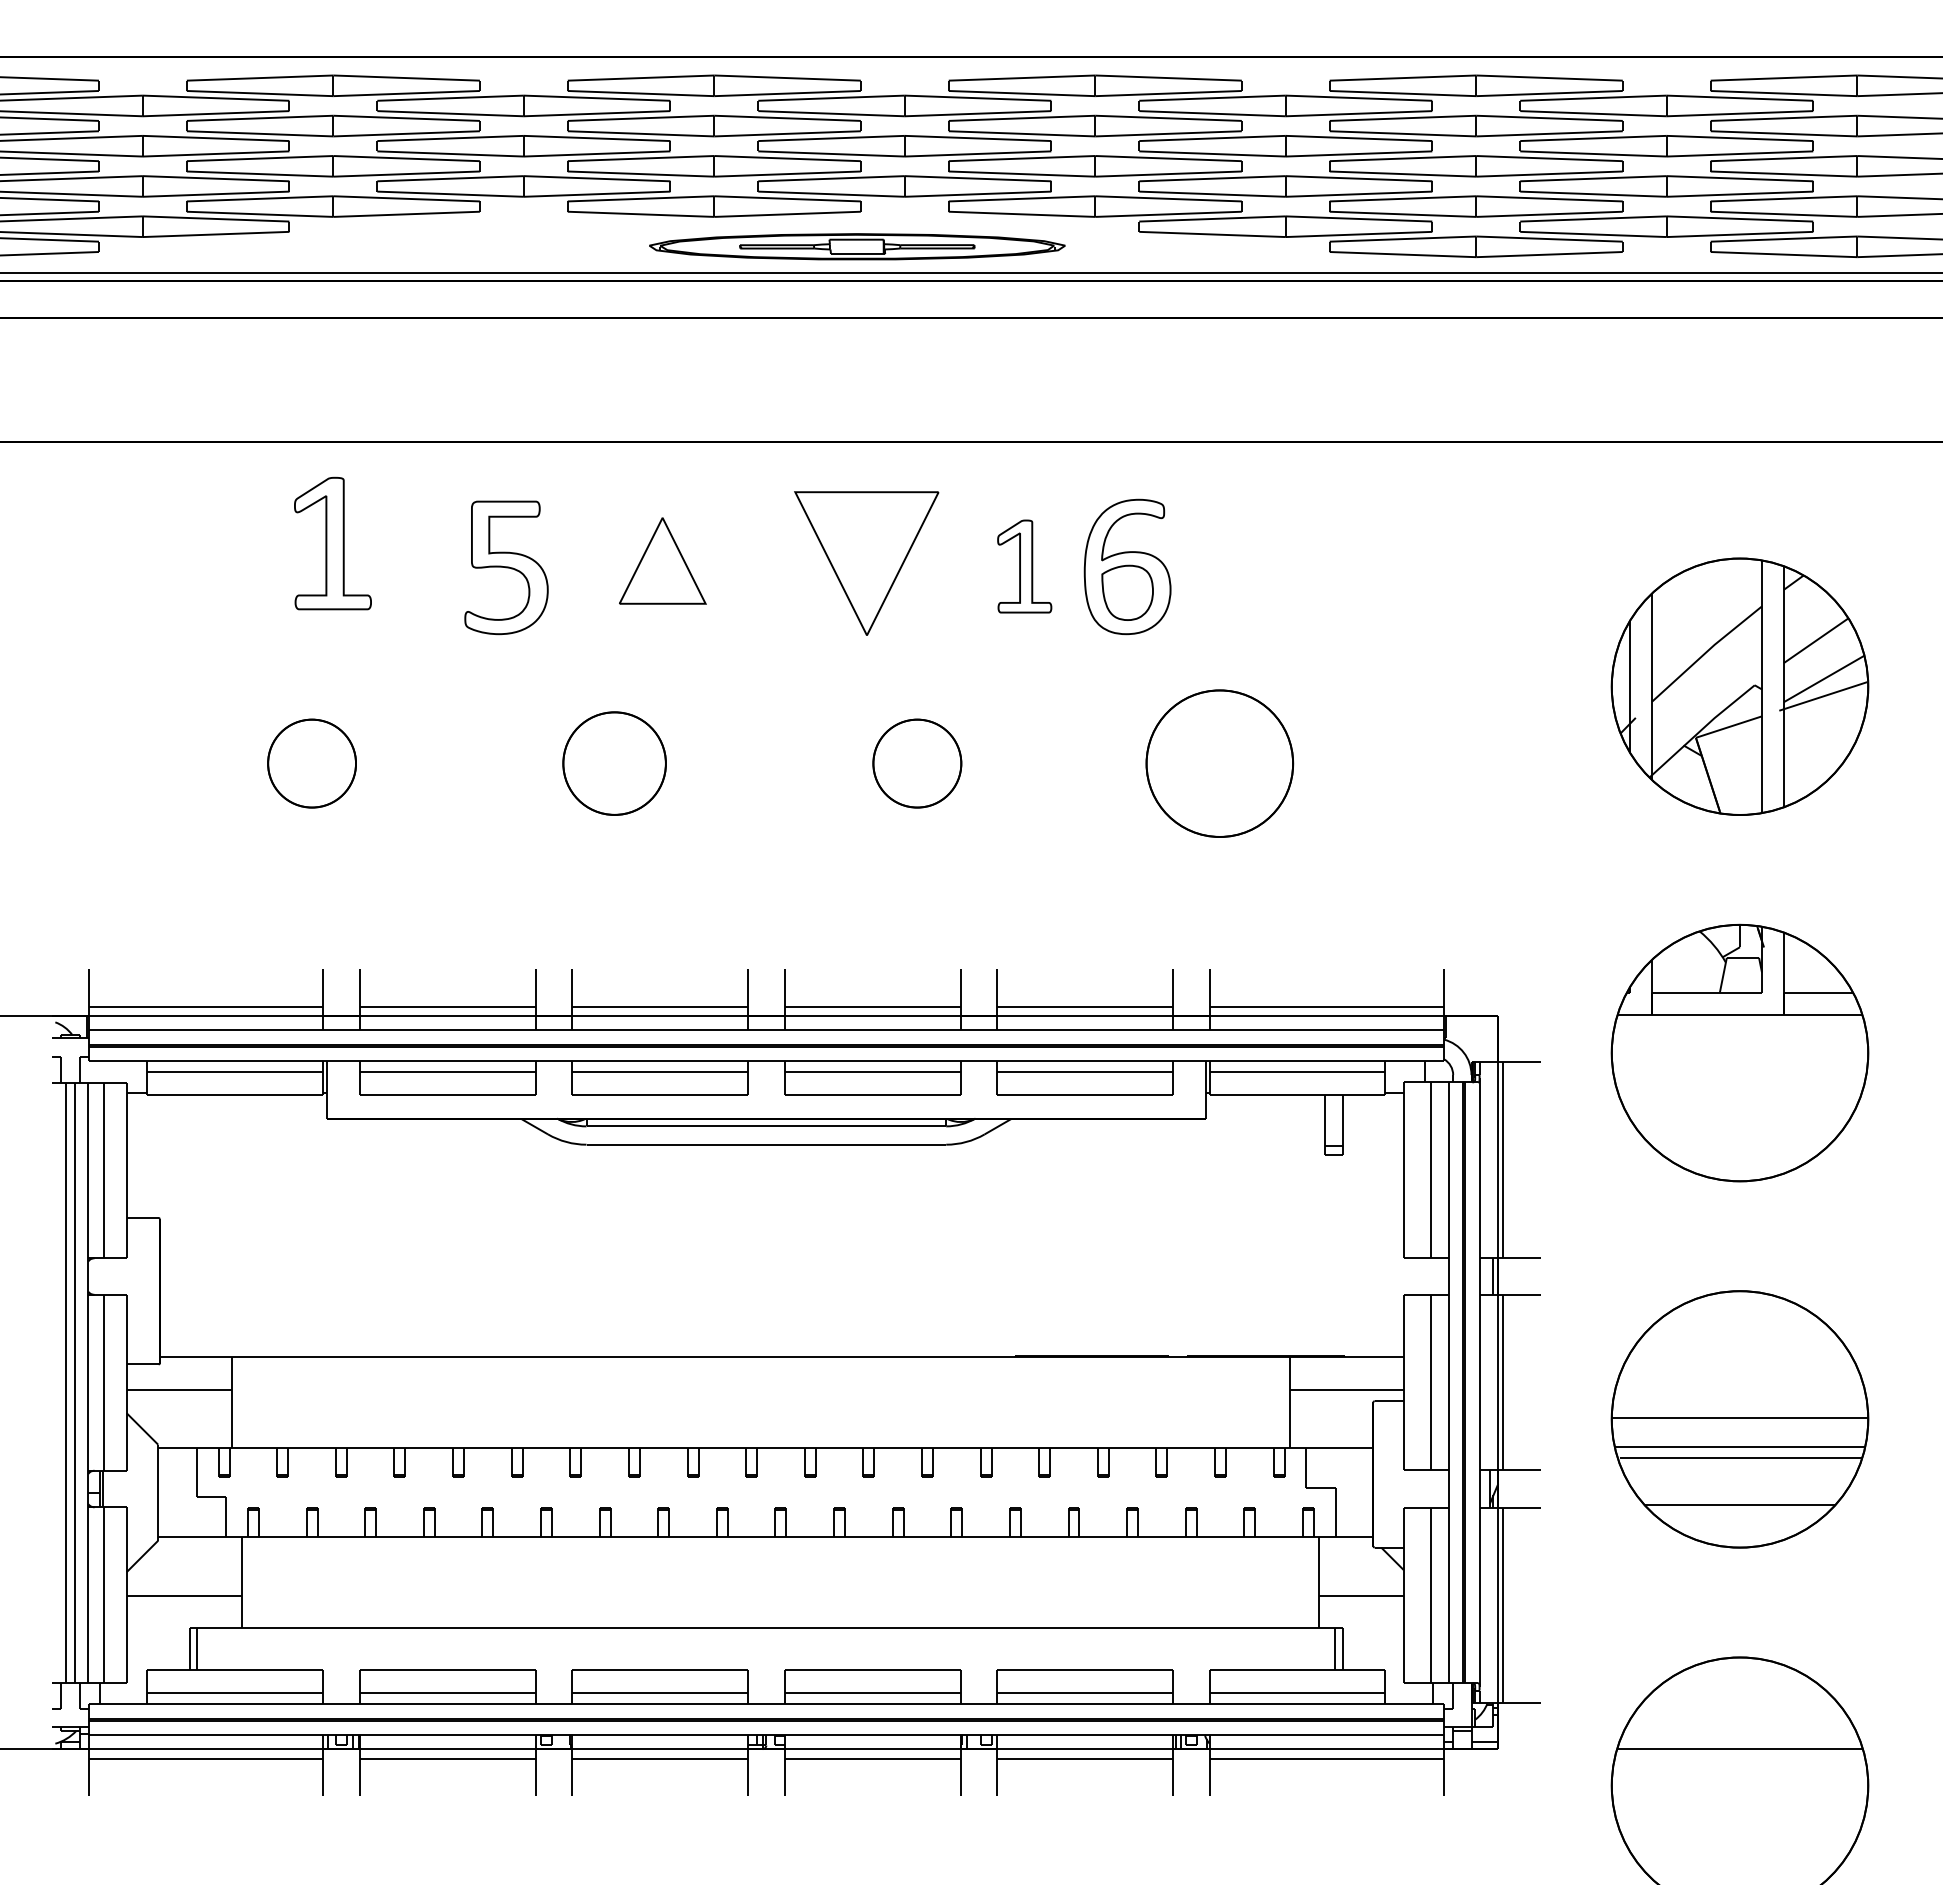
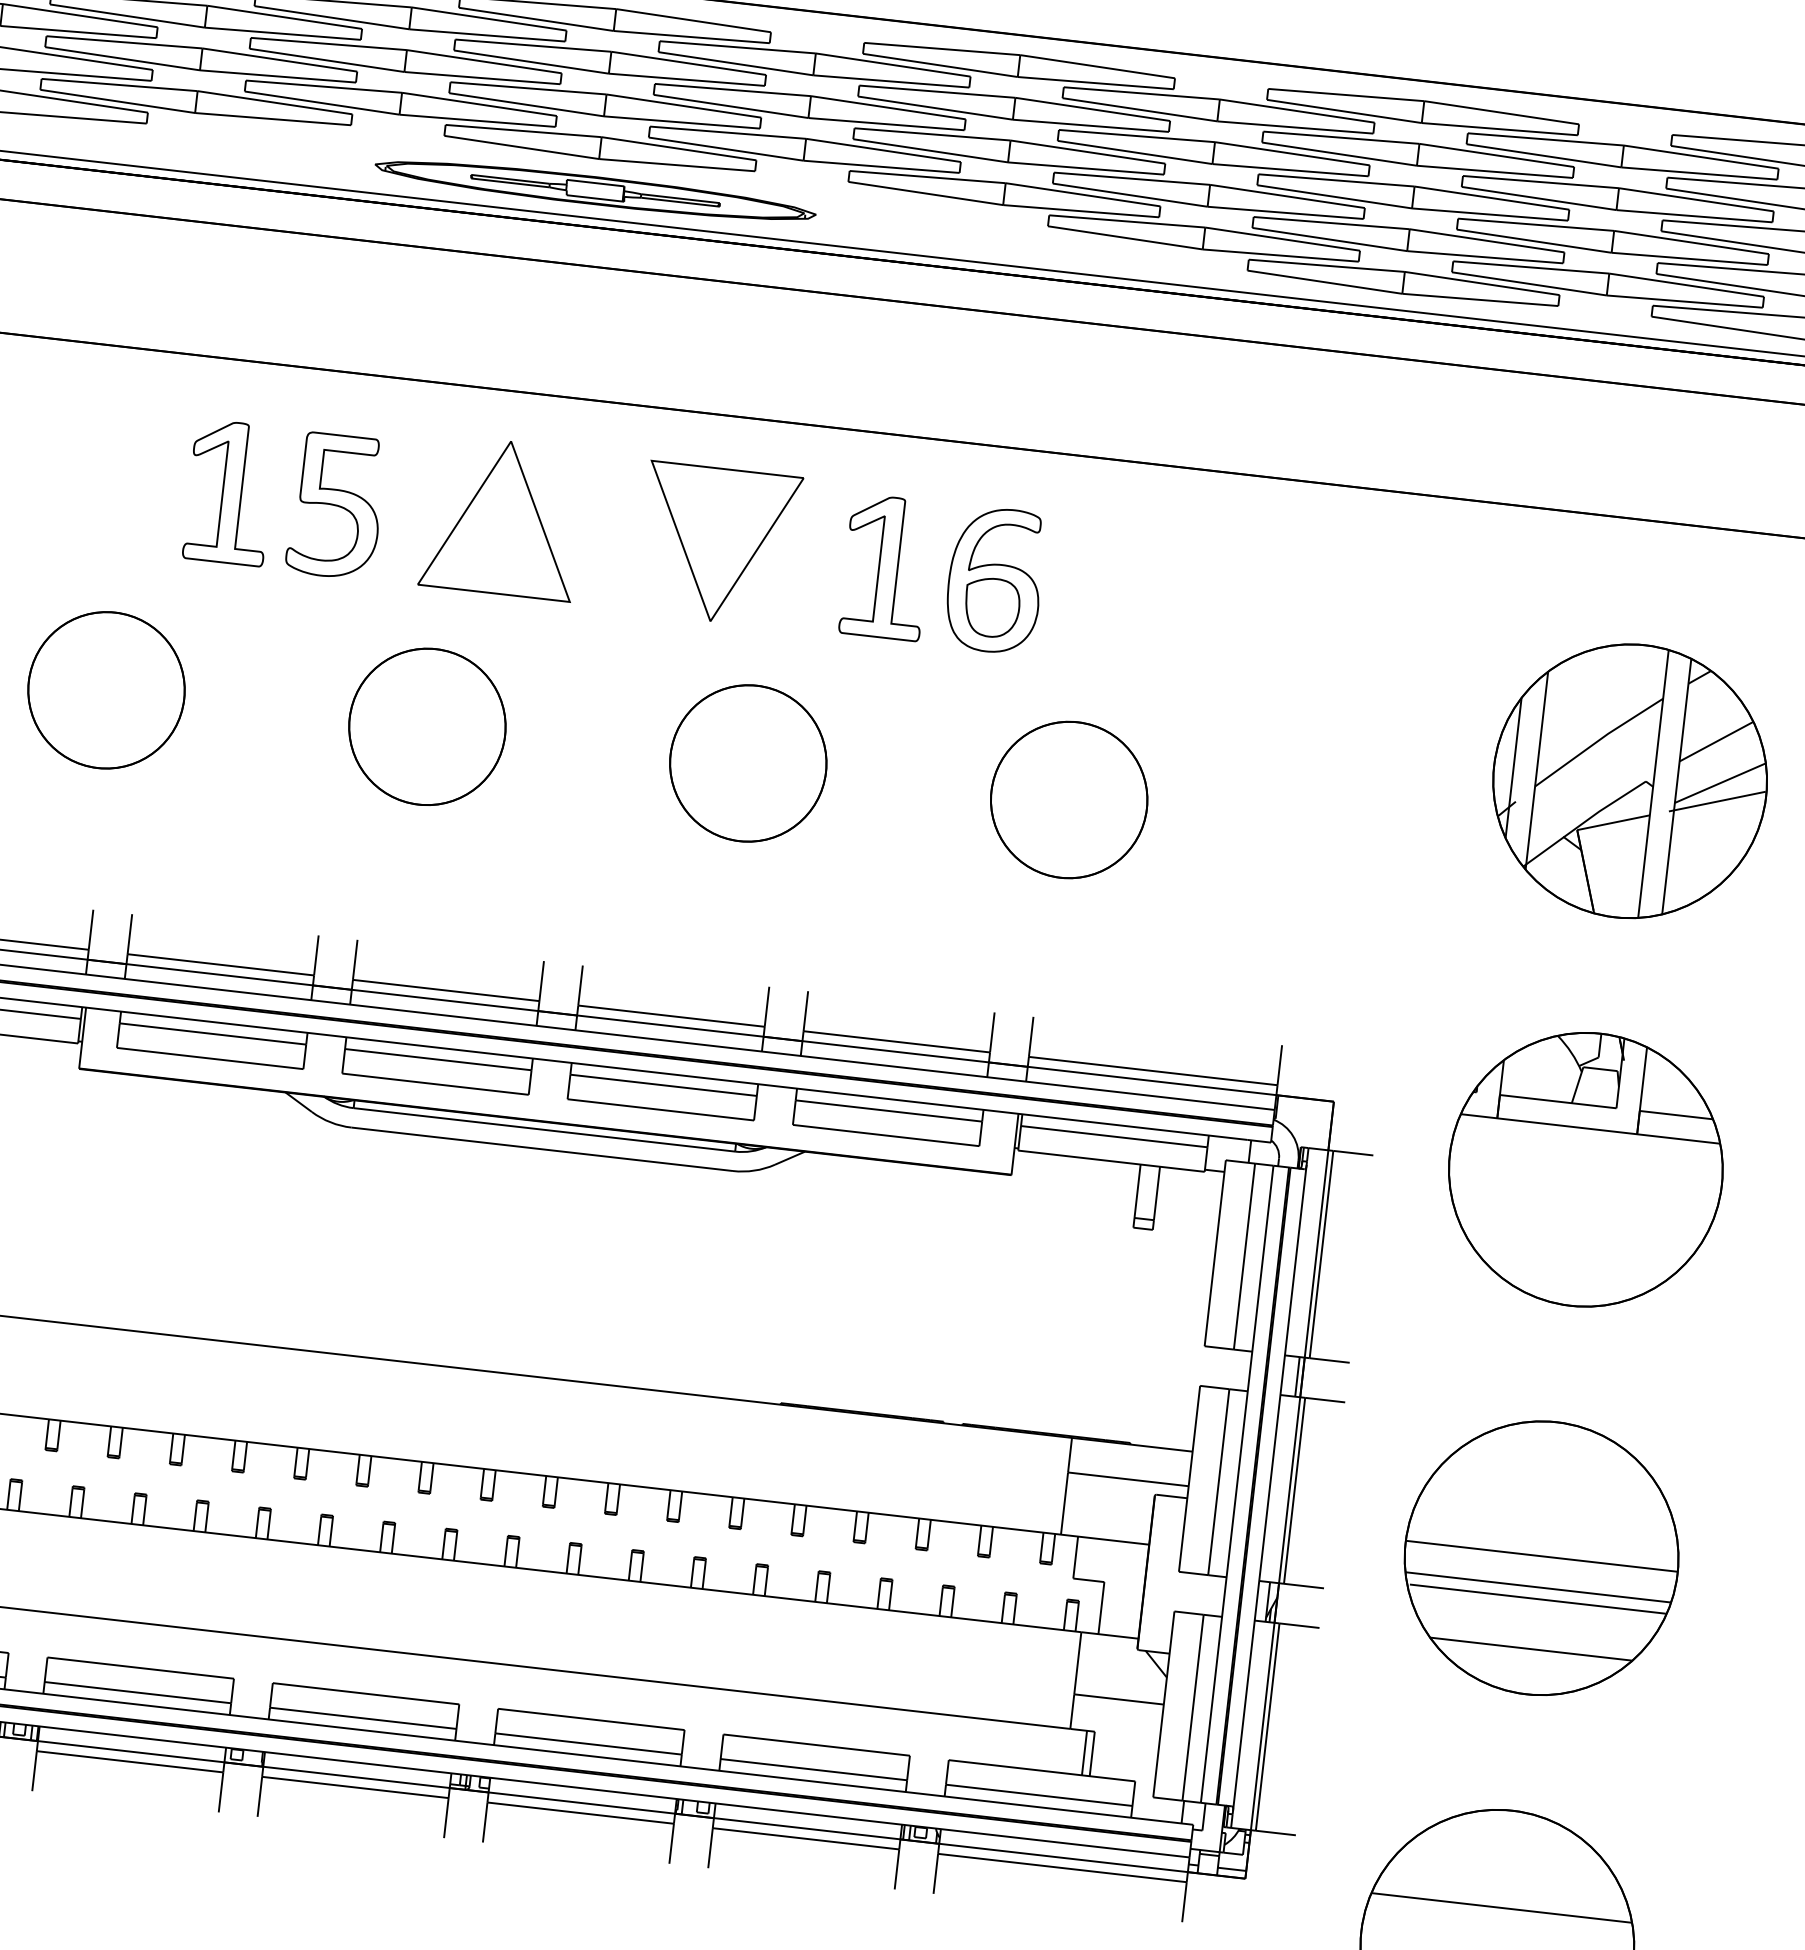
part: (857, 246) -> (595, 190), moved
part: (332, 543) -> (229, 492), moved
part: (662, 560) -> (502, 517), size x1.67
part: (1024, 566) -> (885, 567), size x1.43
part: (311, 763) -> (105, 690), size x1.67
part: (614, 763) -> (427, 726), size x1.43
part: (917, 763) -> (748, 763), size x1.67

